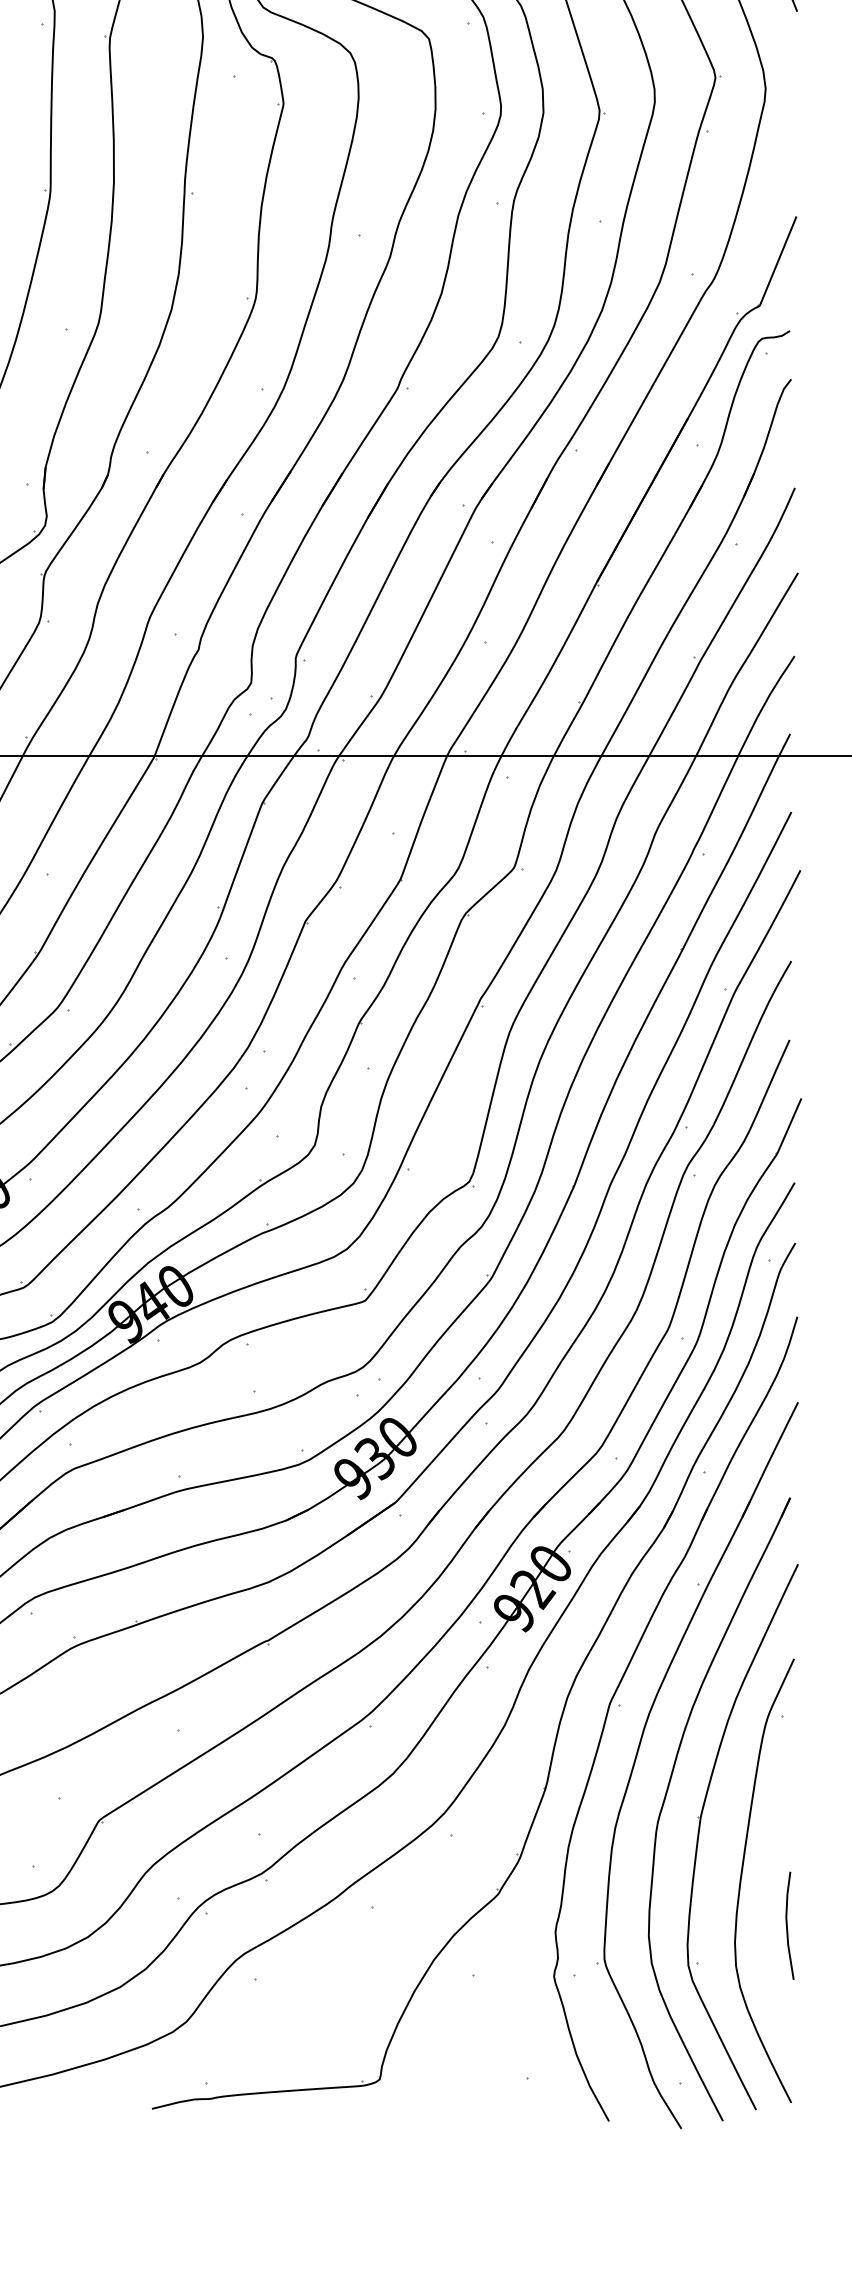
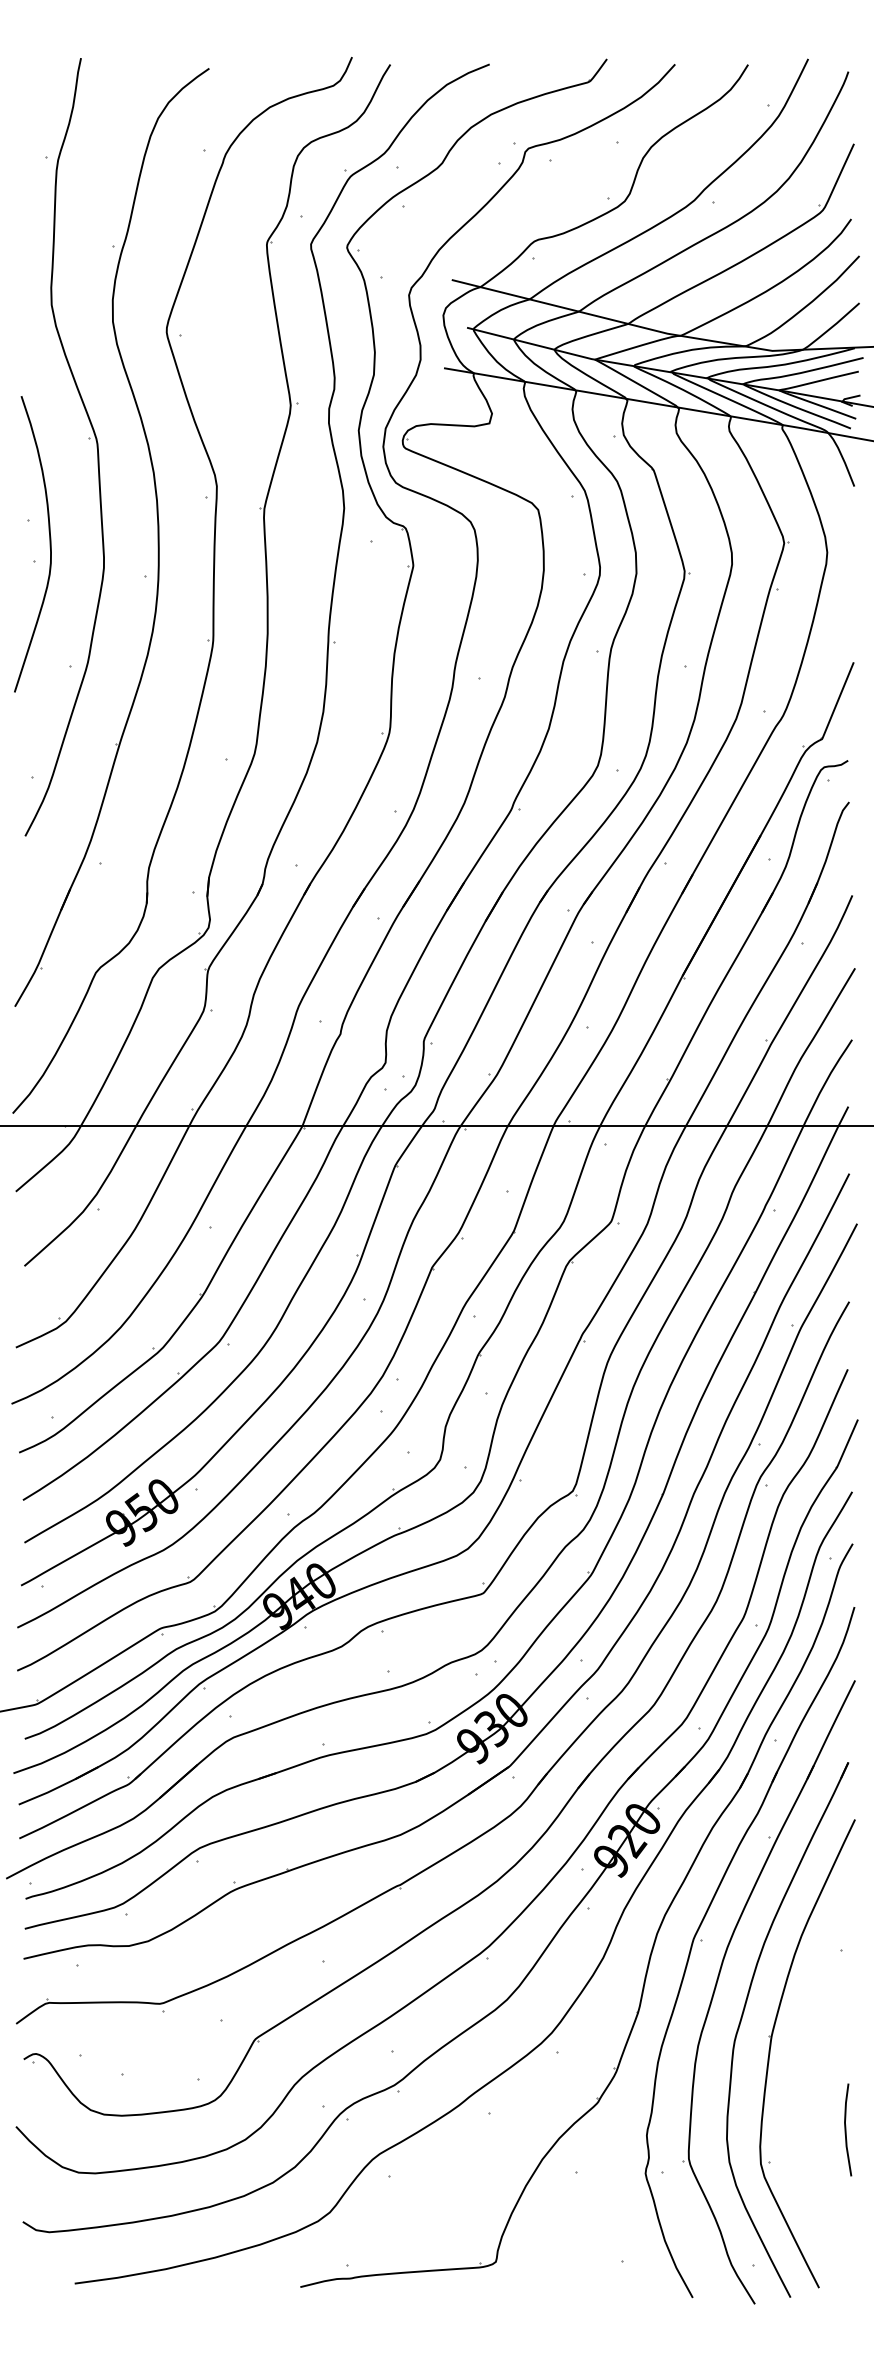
curve: (742, 1876) -> (807, 2087), removed

